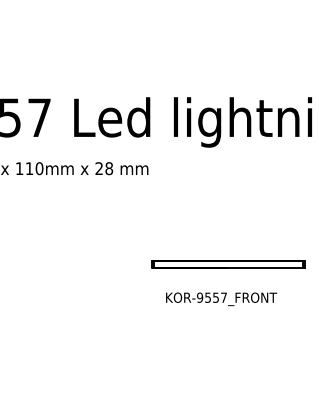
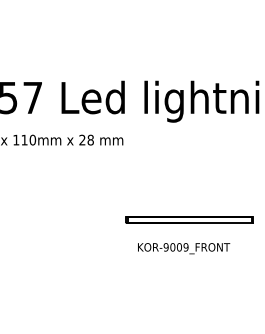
text: (216, 297) -> (179, 247), KOR-9557_FRONT -> KOR-9009_FRONT

